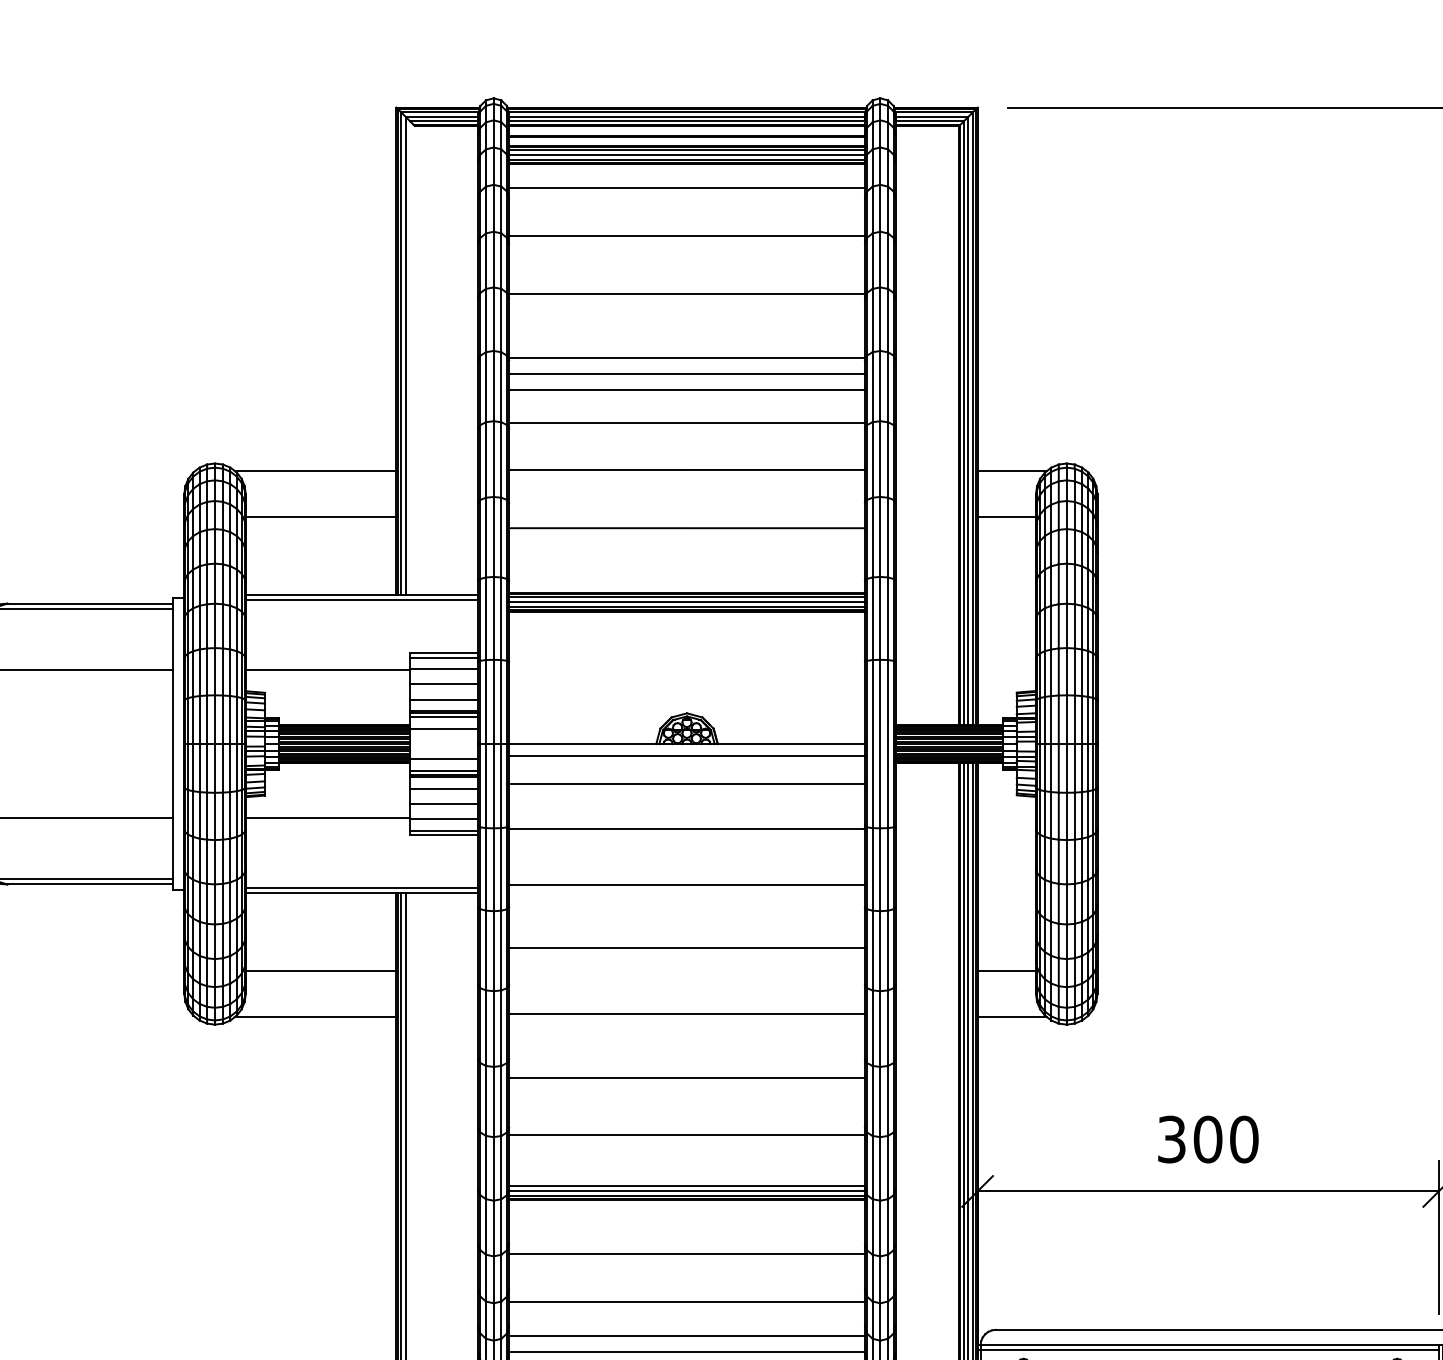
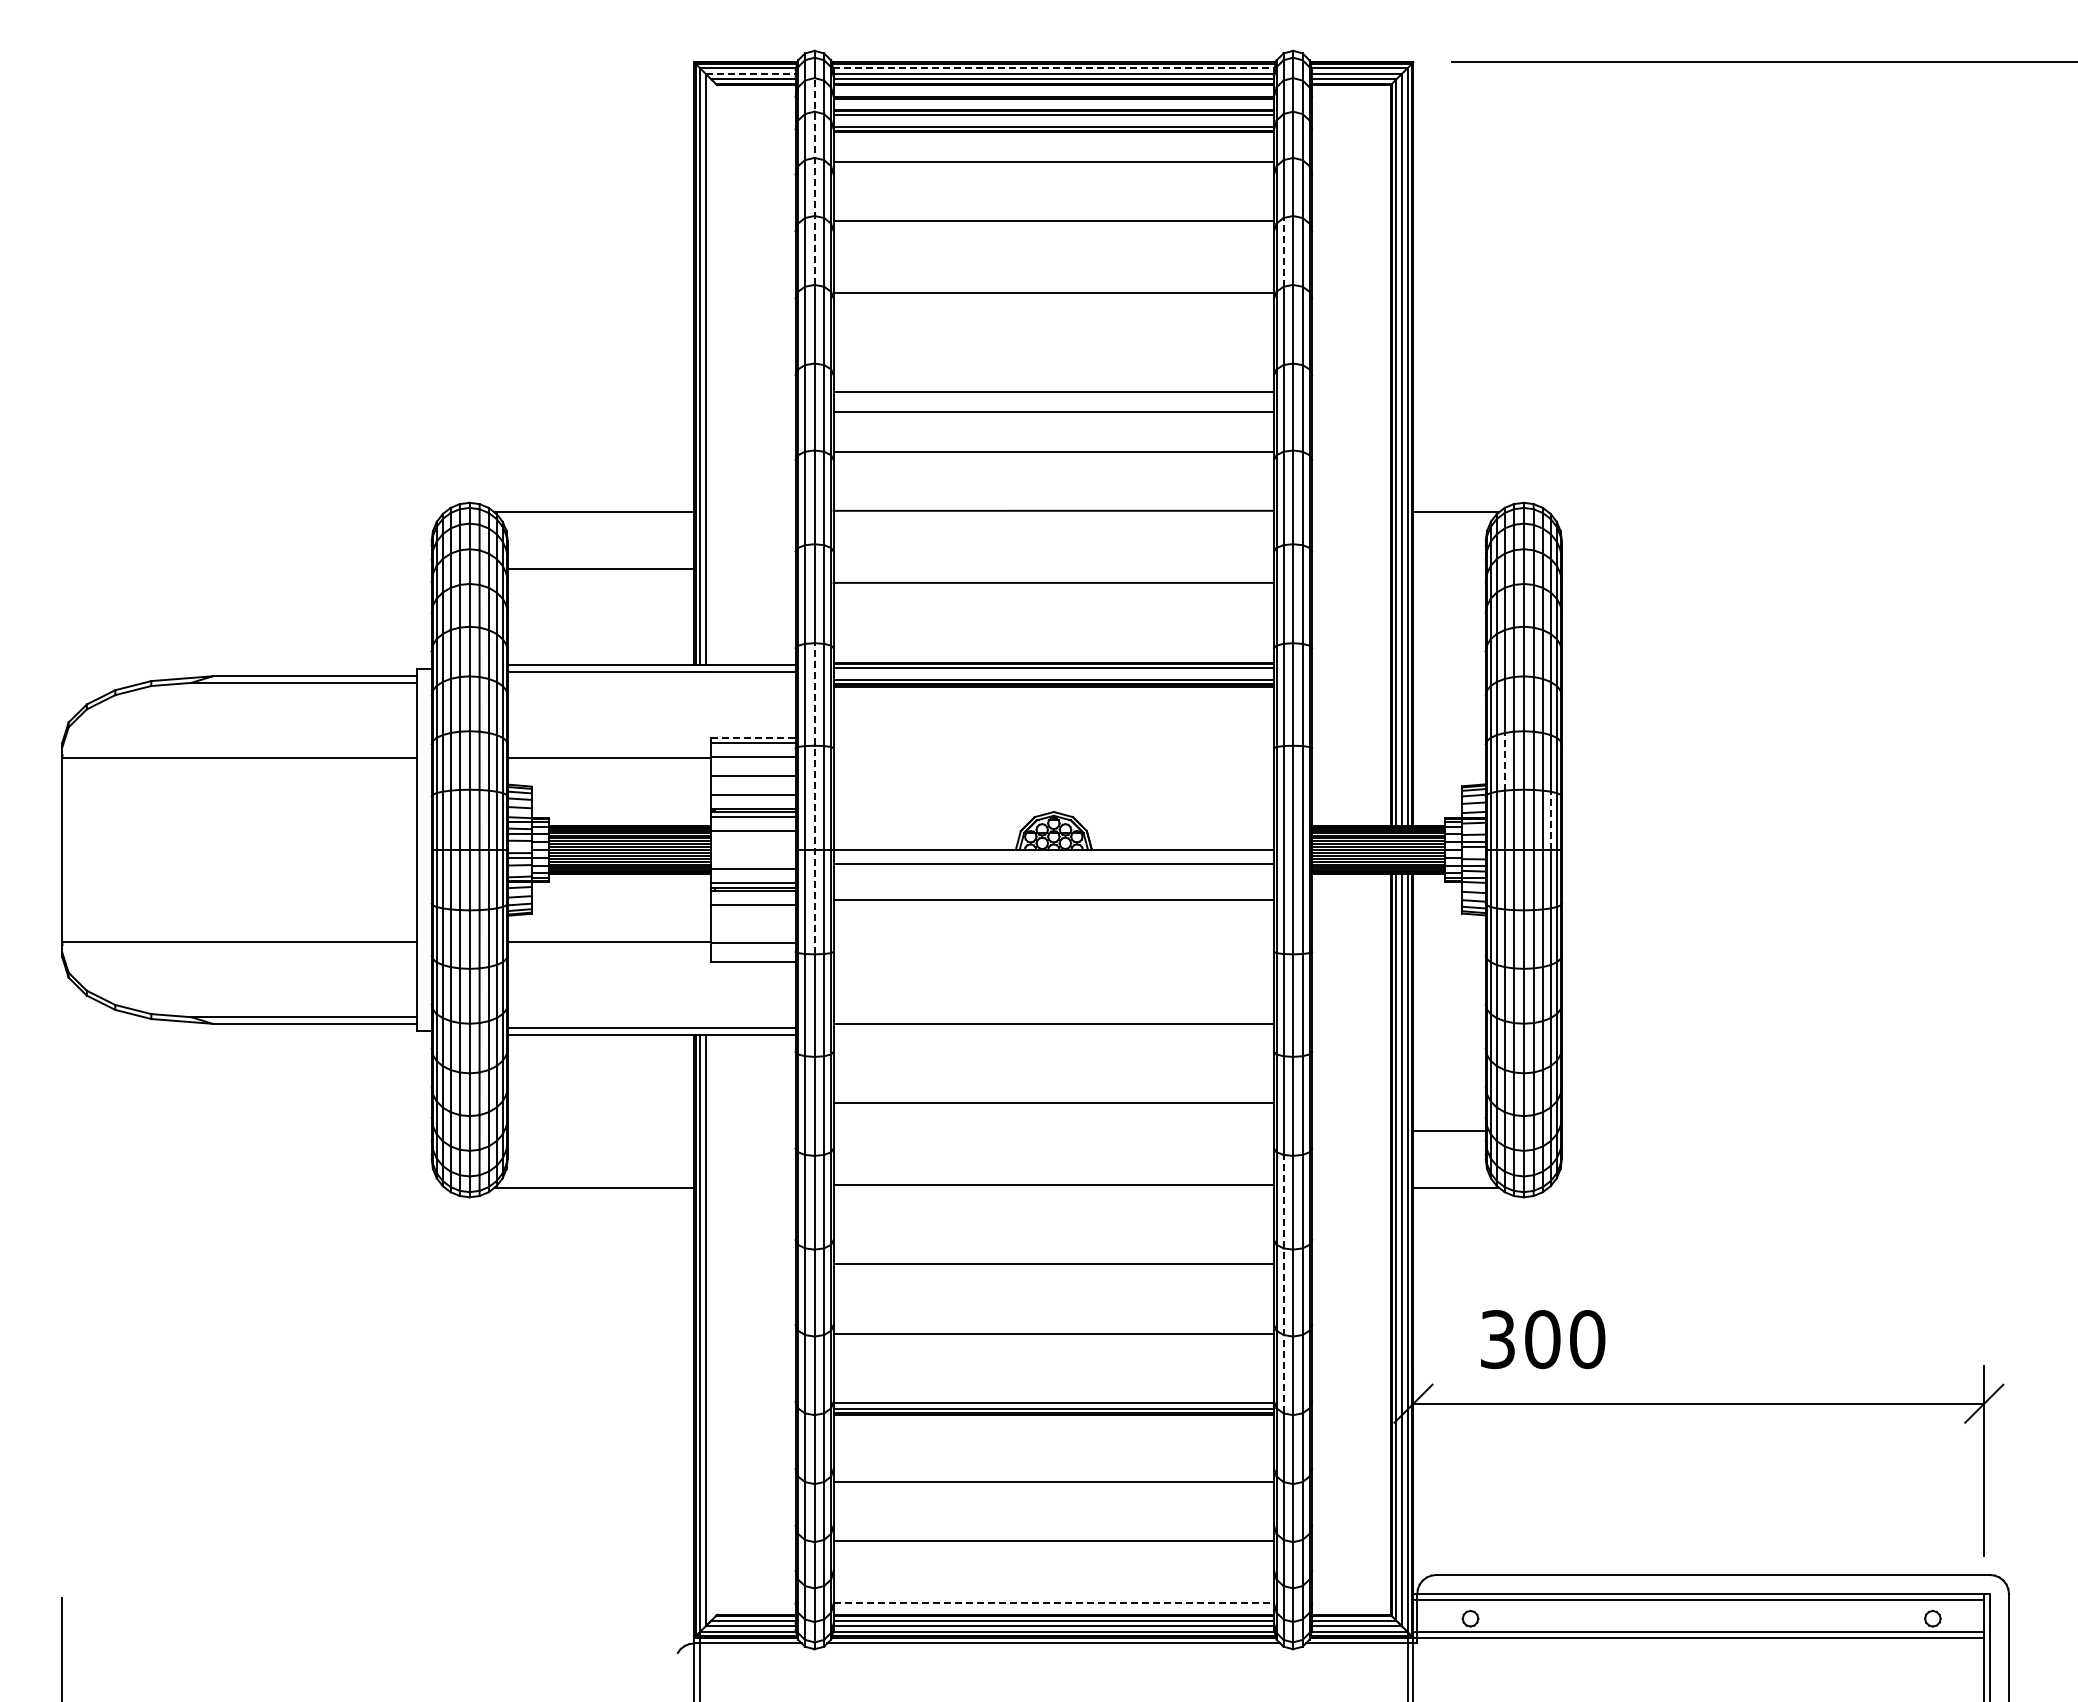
line: (686, 112) -> (1053, 68), solid -> dashed
line: (441, 116) -> (750, 73), solid -> dashed
line: (686, 155) -> (1053, 121), removed
line: (493, 203) -> (814, 181), solid -> dashed
line: (872, 260) -> (1283, 251), solid -> dashed
line: (686, 357) -> (1053, 371), removed
line: (1006, 517) -> (1449, 569), removed
line: (686, 602) -> (1053, 674), removed
line: (444, 653) -> (753, 737), solid -> dashed
line: (1051, 672) -> (1504, 761), solid -> dashed
line: (493, 702) -> (814, 798), solid -> dashed
line: (1088, 720) -> (1550, 820), solid -> dashed
line: (444, 804) -> (753, 924), removed
line: (686, 828) -> (1053, 954), removed
line: (444, 830) -> (753, 957), removed
line: (320, 970) -> (600, 1130), removed
line: (872, 1094) -> (1283, 1283), solid -> dashed
text: (1208, 1139) -> (1543, 1339), moved
line: (686, 1186) -> (1053, 1397), removed
line: (686, 1335) -> (1053, 1582), removed
line: (687, 1352) -> (1054, 1602), solid -> dashed

